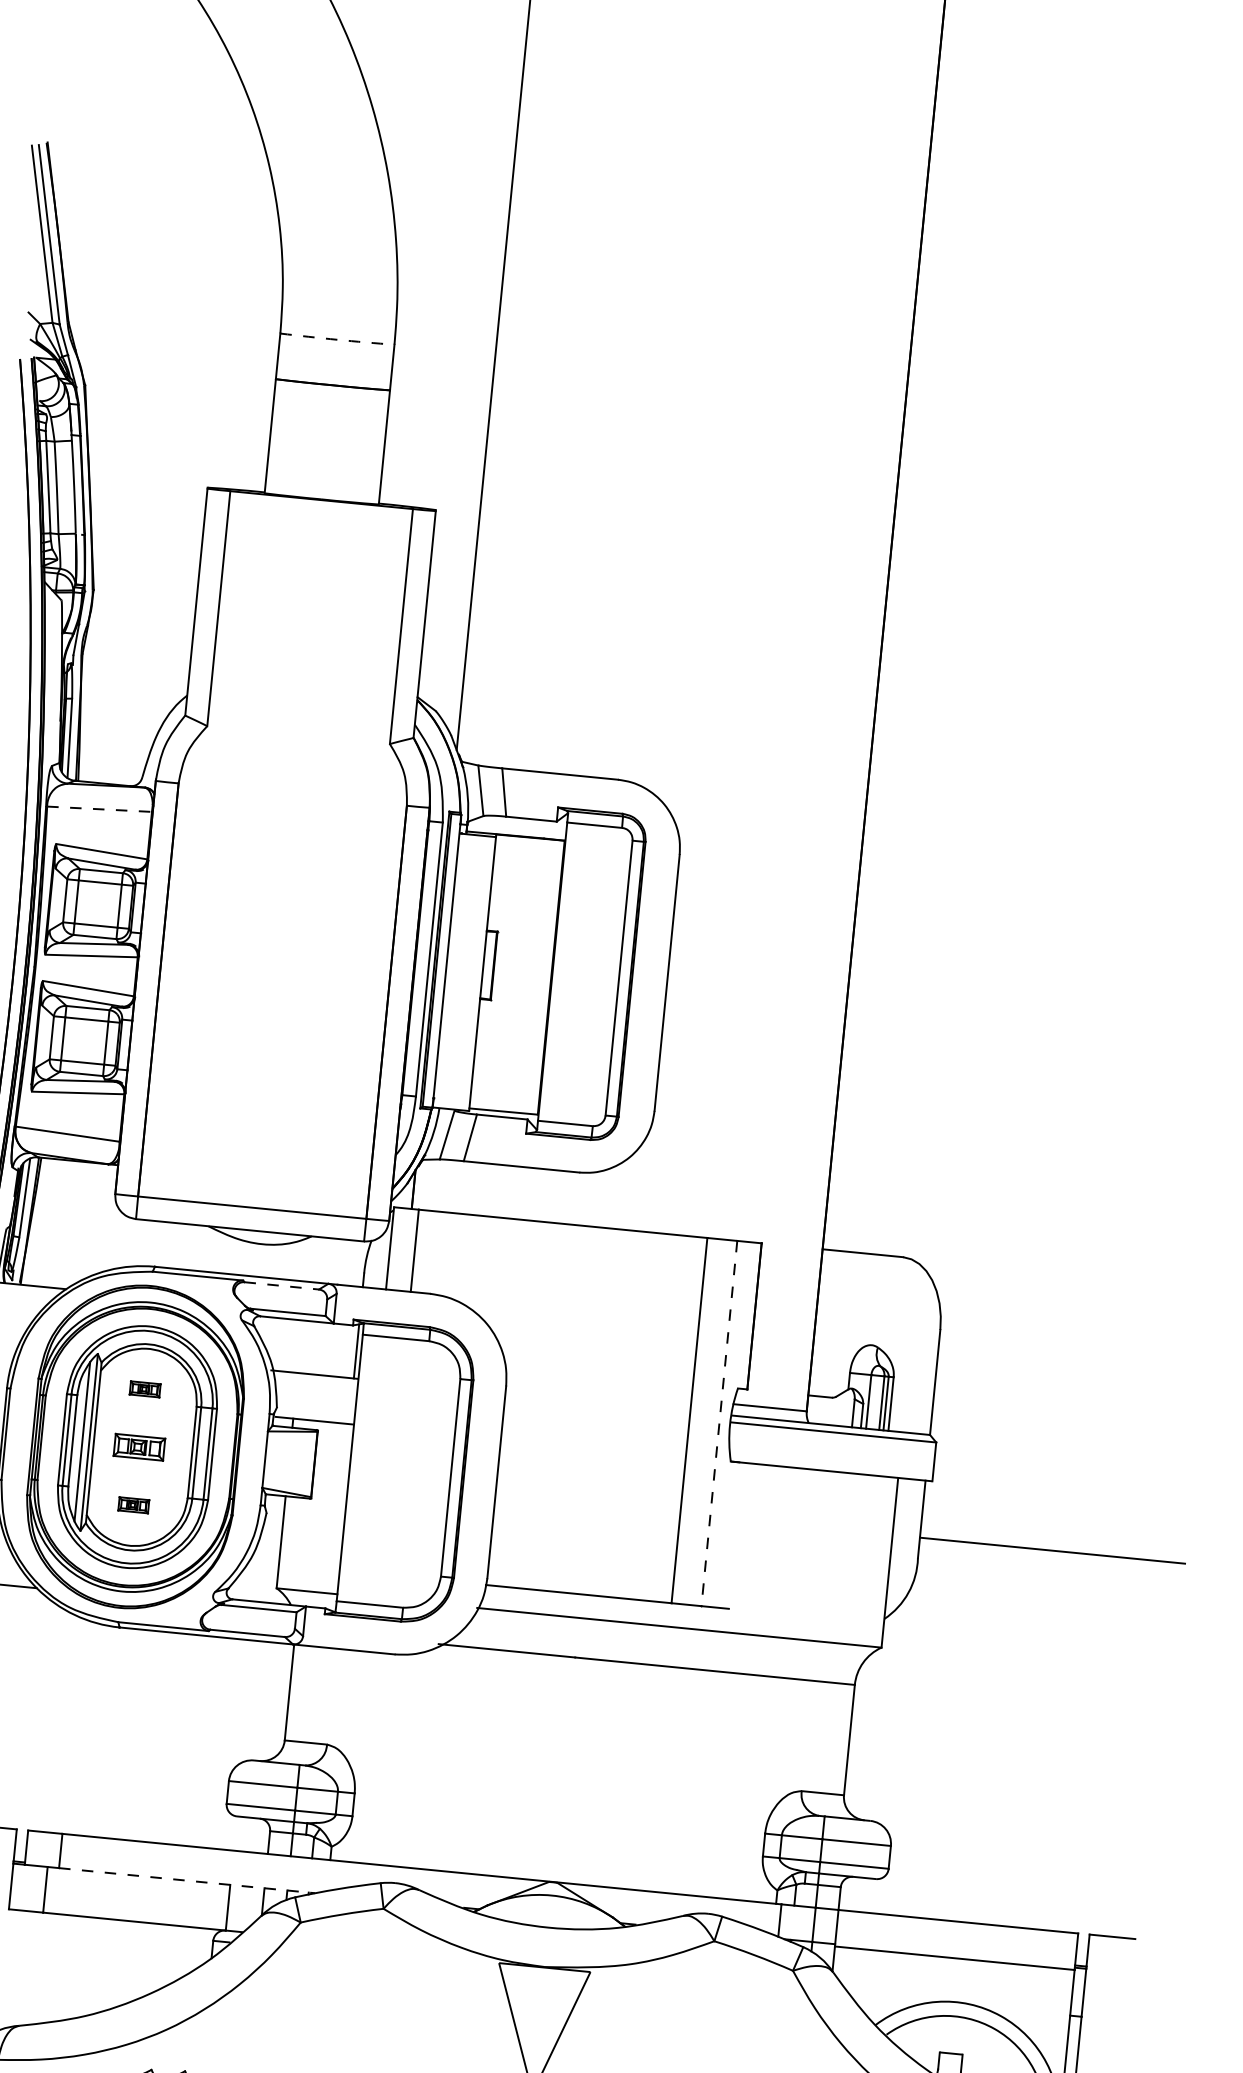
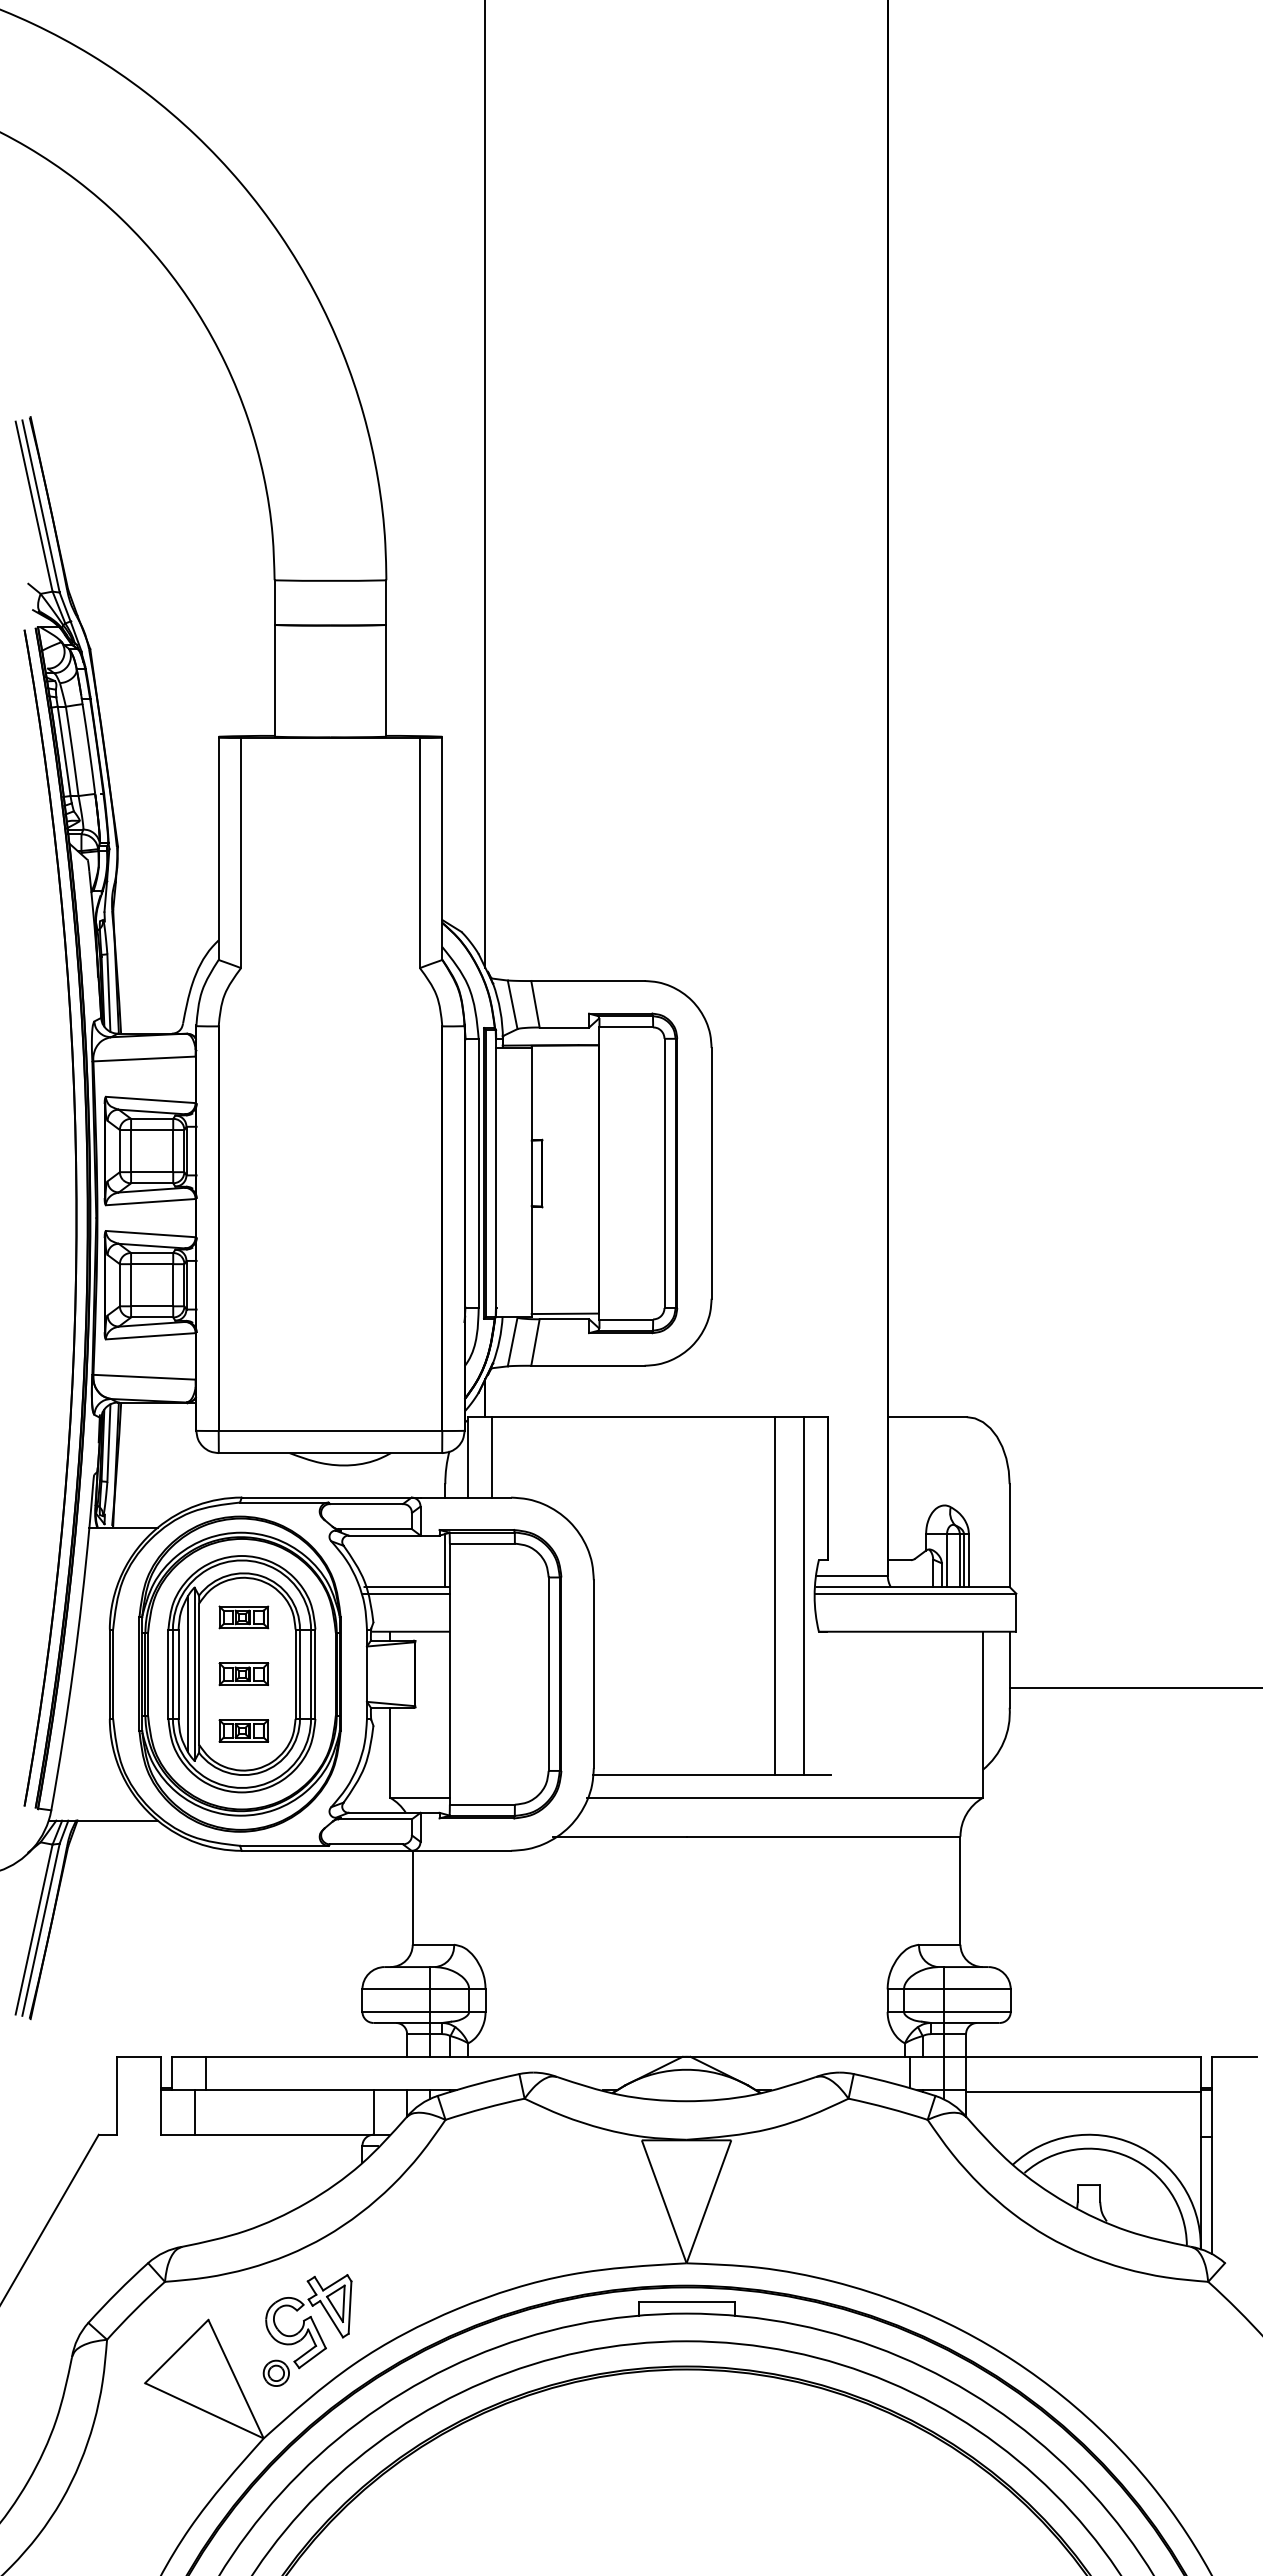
arc: (337, 339) -> (330, 580), dashed -> solid
line: (99, 808) -> (144, 1058), dashed -> solid
line: (282, 1286) -> (367, 1504), dashed -> solid
line: (313, 1381) -> (406, 1593), added
part: (144, 1389) -> (243, 1617), size x1.67
line: (719, 1423) -> (804, 1595), dashed -> solid
part: (133, 1504) -> (243, 1730), size x1.67
line: (187, 1881) -> (331, 2090), dashed -> solid

